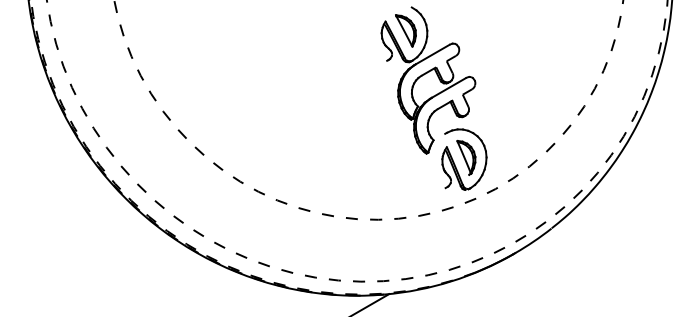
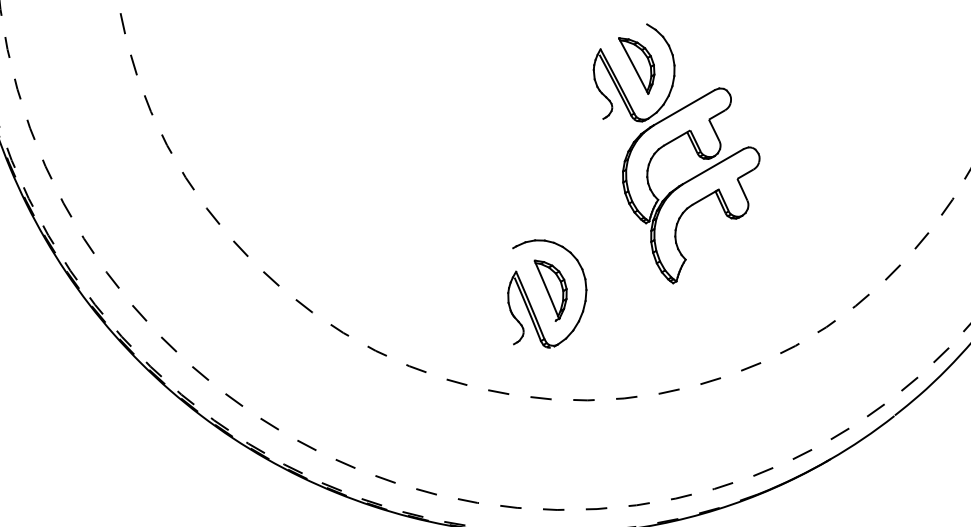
part: (464, 159) -> (547, 293), moved

